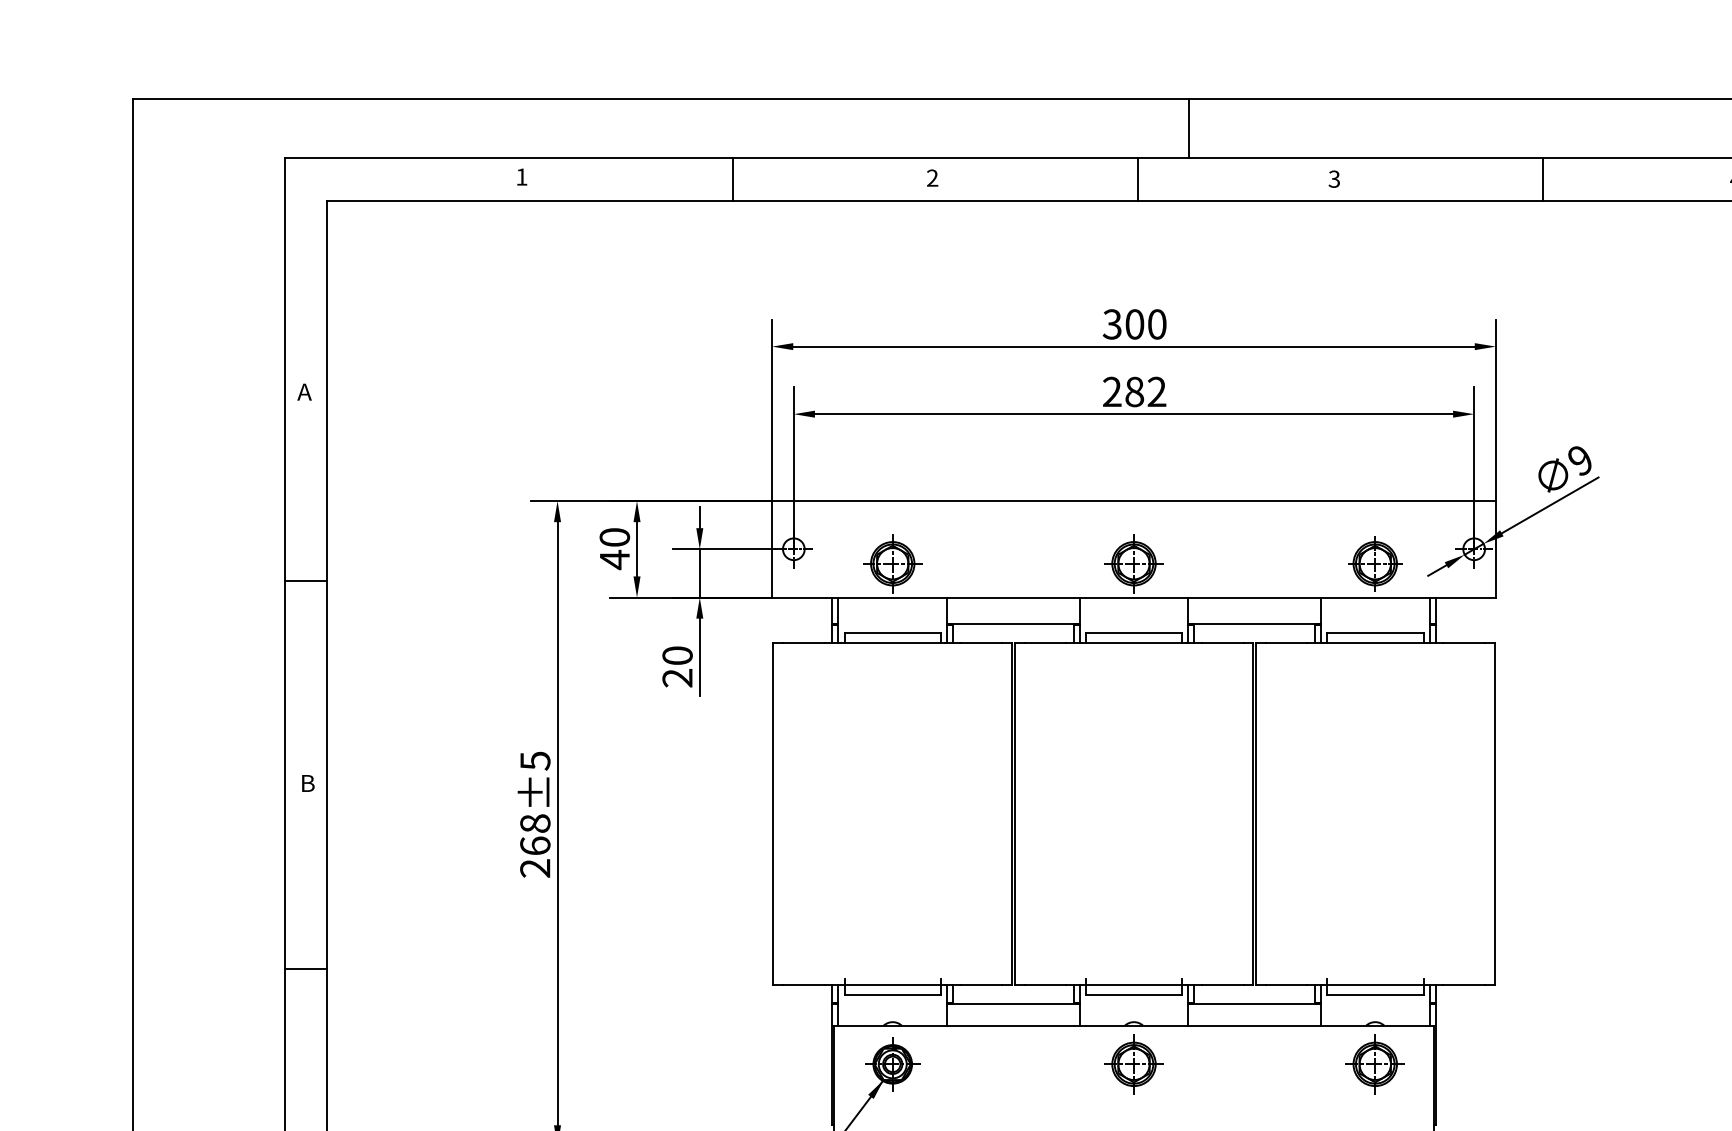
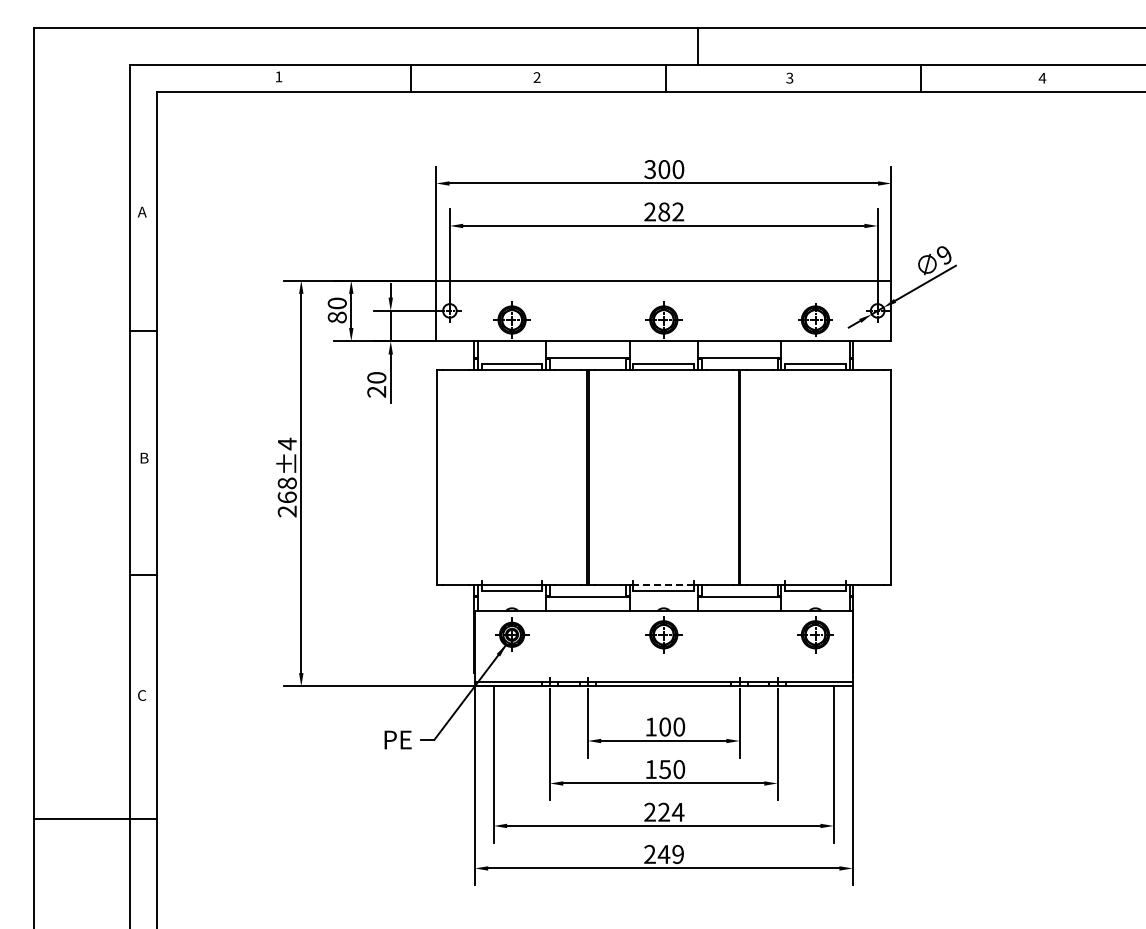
text: (613, 559) -> (336, 317), 40 -> 80
text: (535, 760) -> (287, 443), 268±5 -> 268±4
line: (1133, 985) -> (663, 585), solid -> dashed

